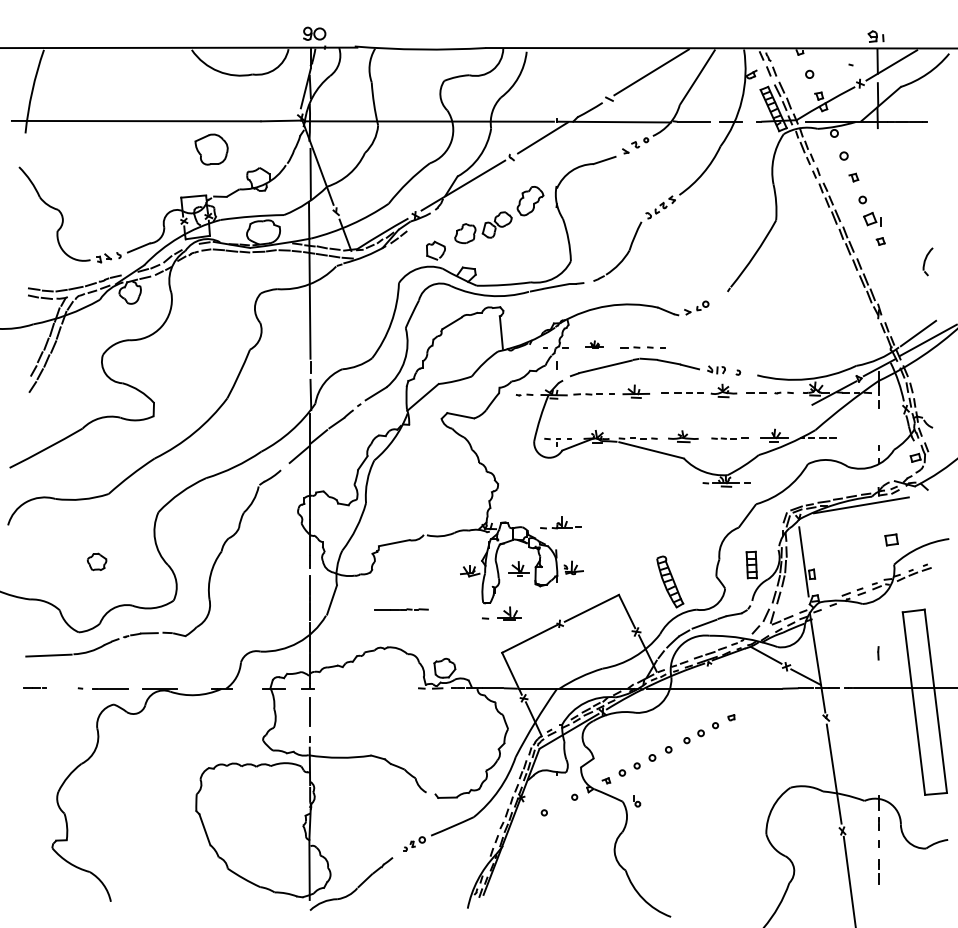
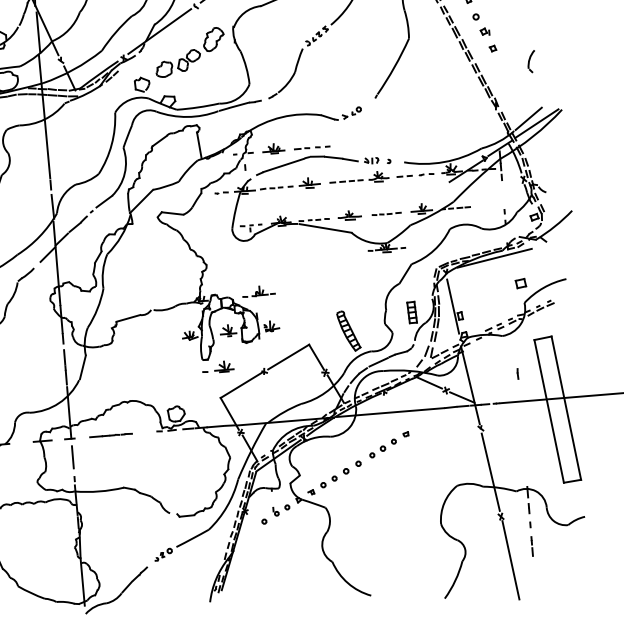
part: (872, 219) -> (485, 31), size x0.62
part: (594, 344) -> (273, 148), size x1.67
line: (401, 609) -> (111, 435), moved
part: (637, 801) -> (276, 511), moved

